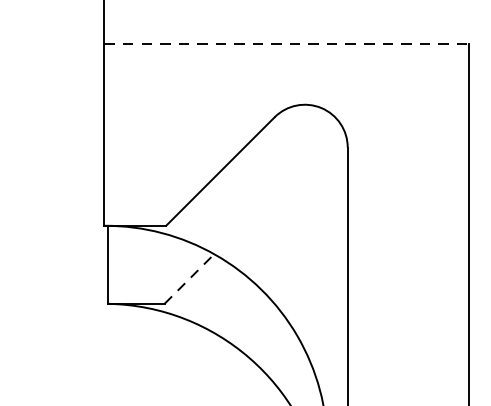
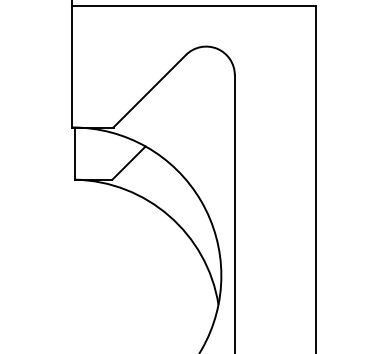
line: (285, 44) -> (193, 6), dashed -> solid
line: (190, 278) -> (129, 162), dashed -> solid

